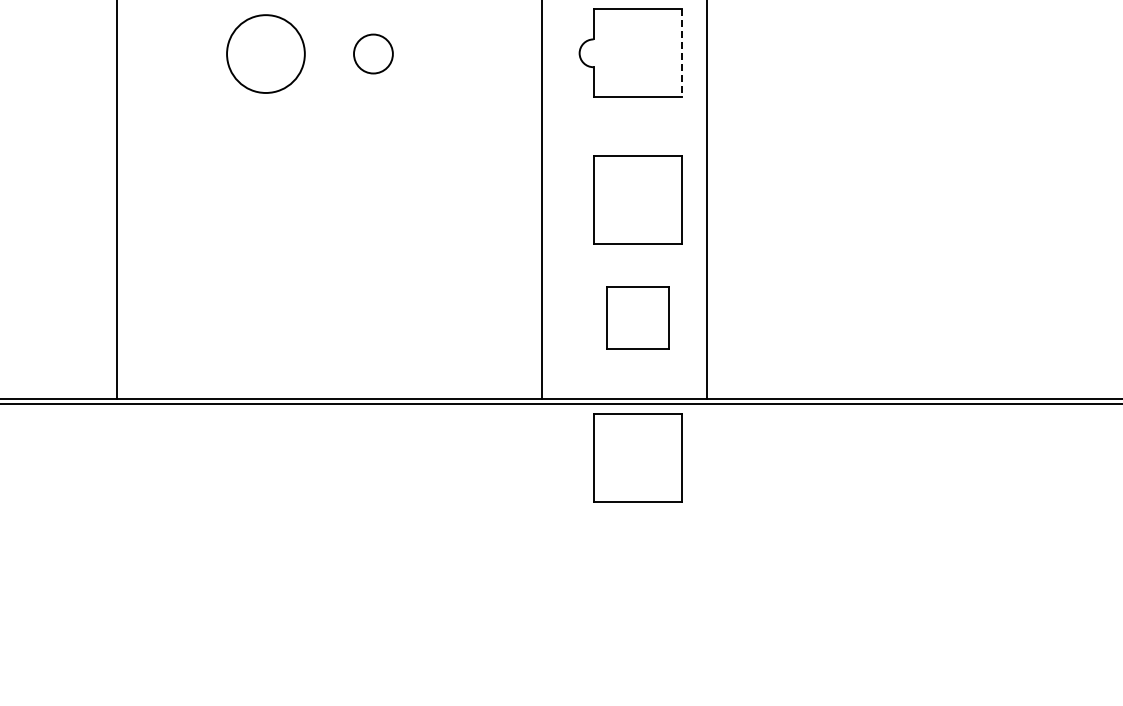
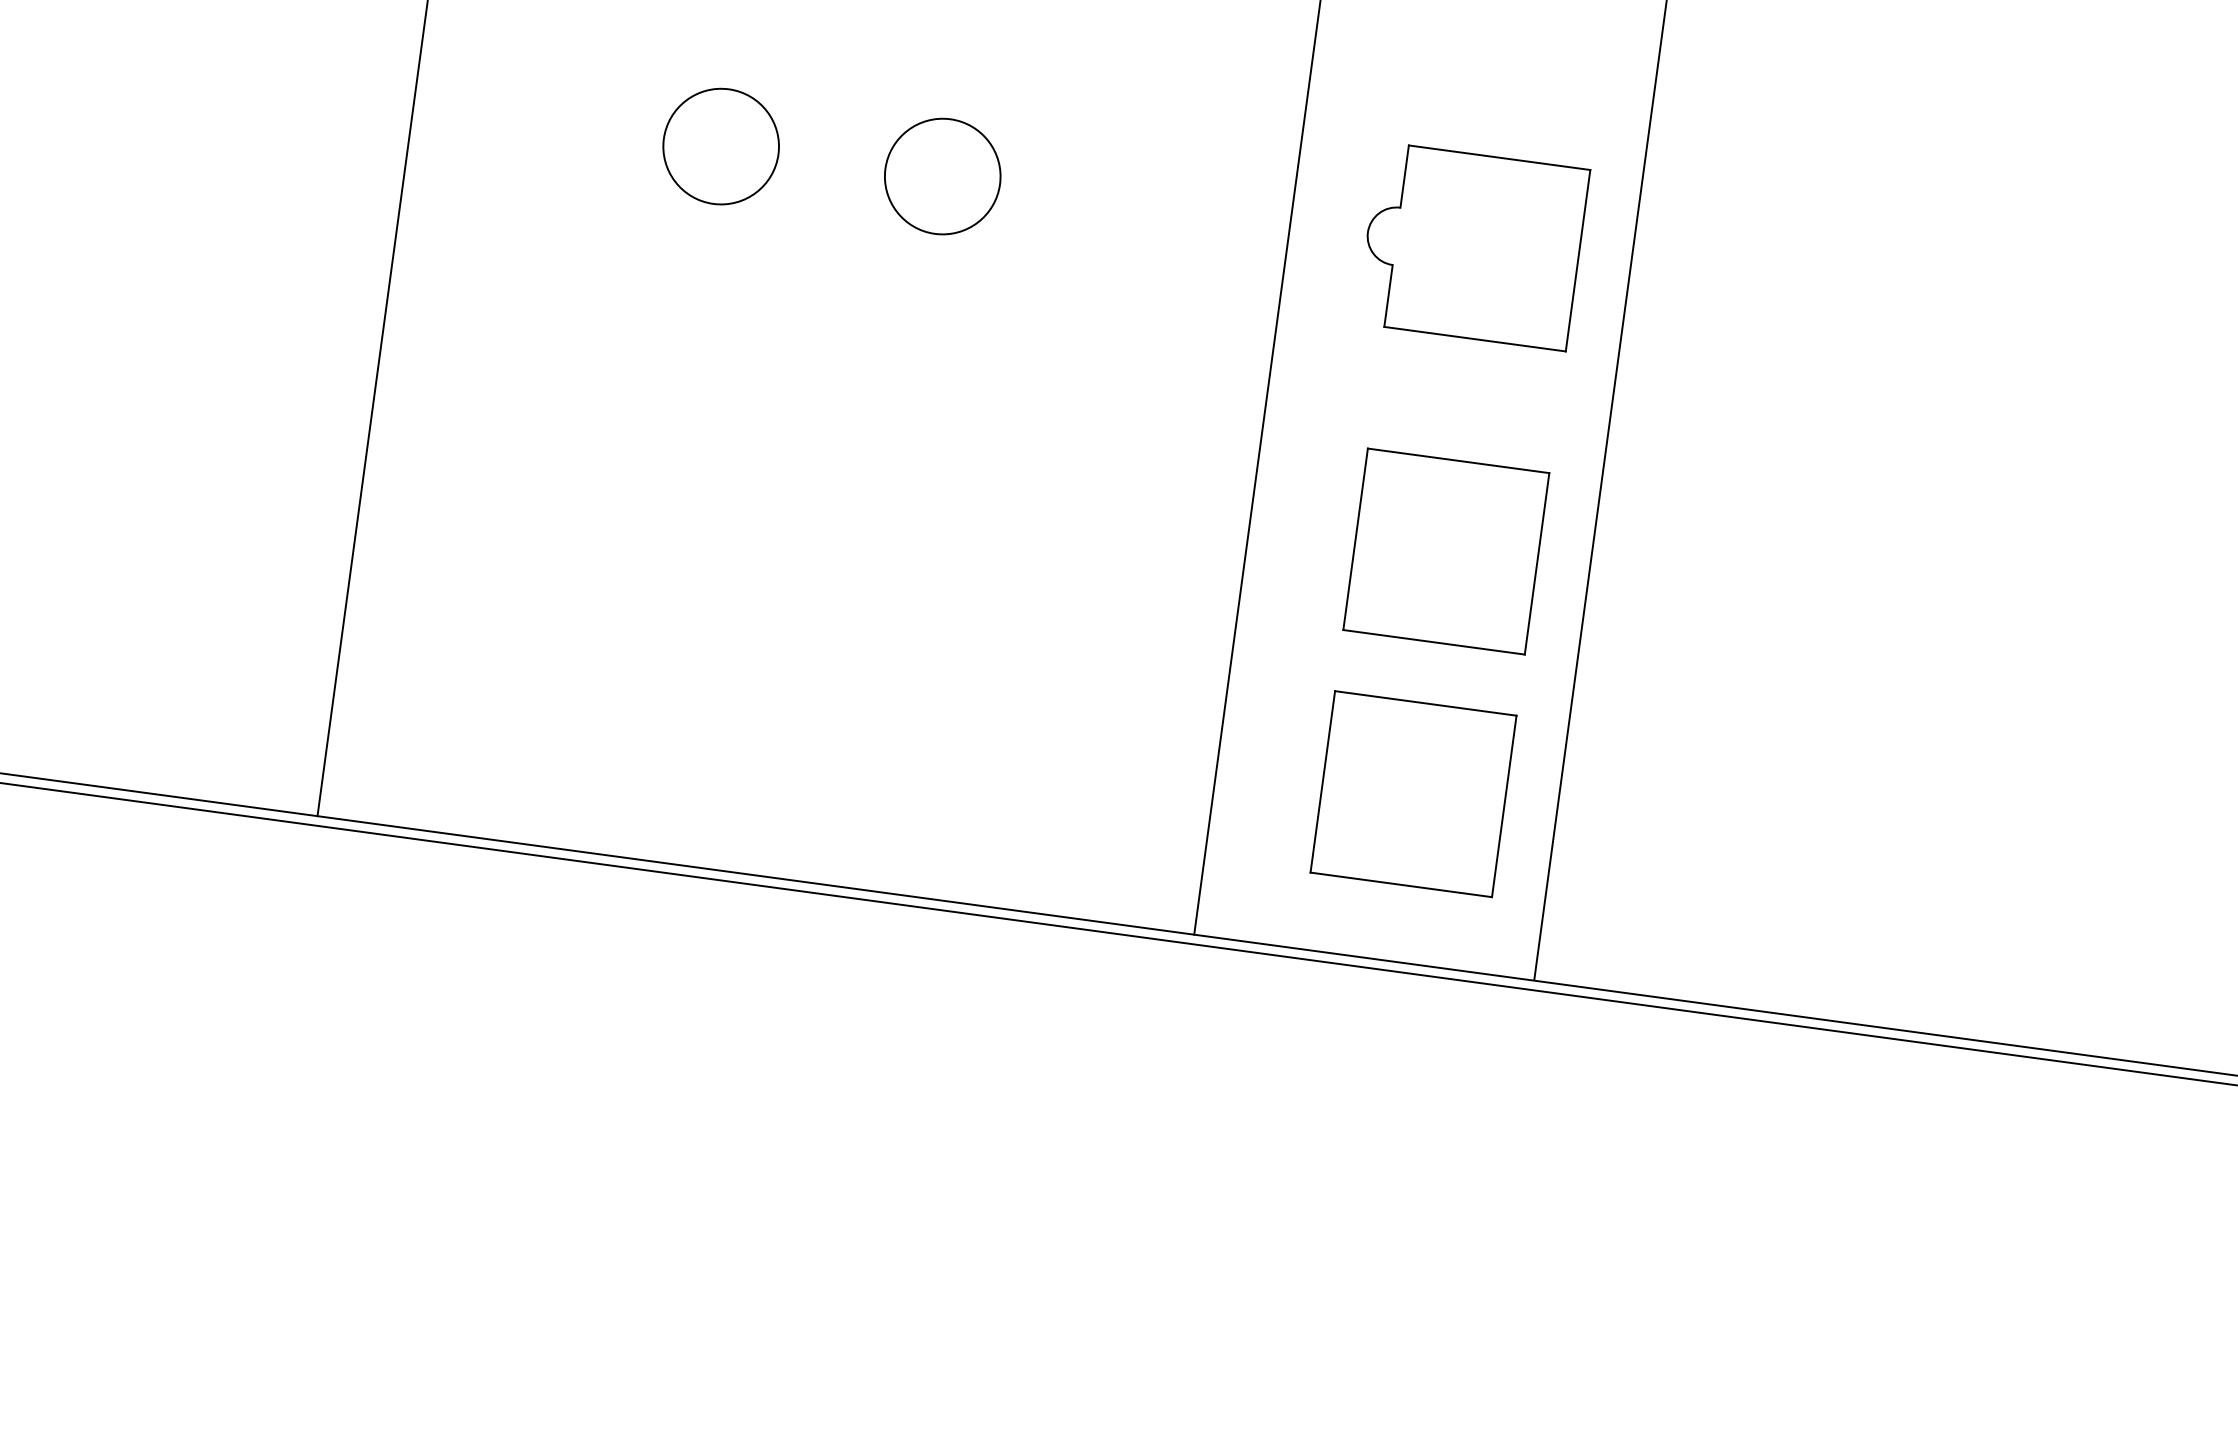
circle: (265, 53) -> (720, 145), size x0.71
circle: (373, 53) -> (943, 175), size x1.43
line: (681, 53) -> (1577, 261), dashed -> solid
part: (637, 317) -> (1413, 793), size x1.43
part: (637, 457) -> (1374, 1081), removed

